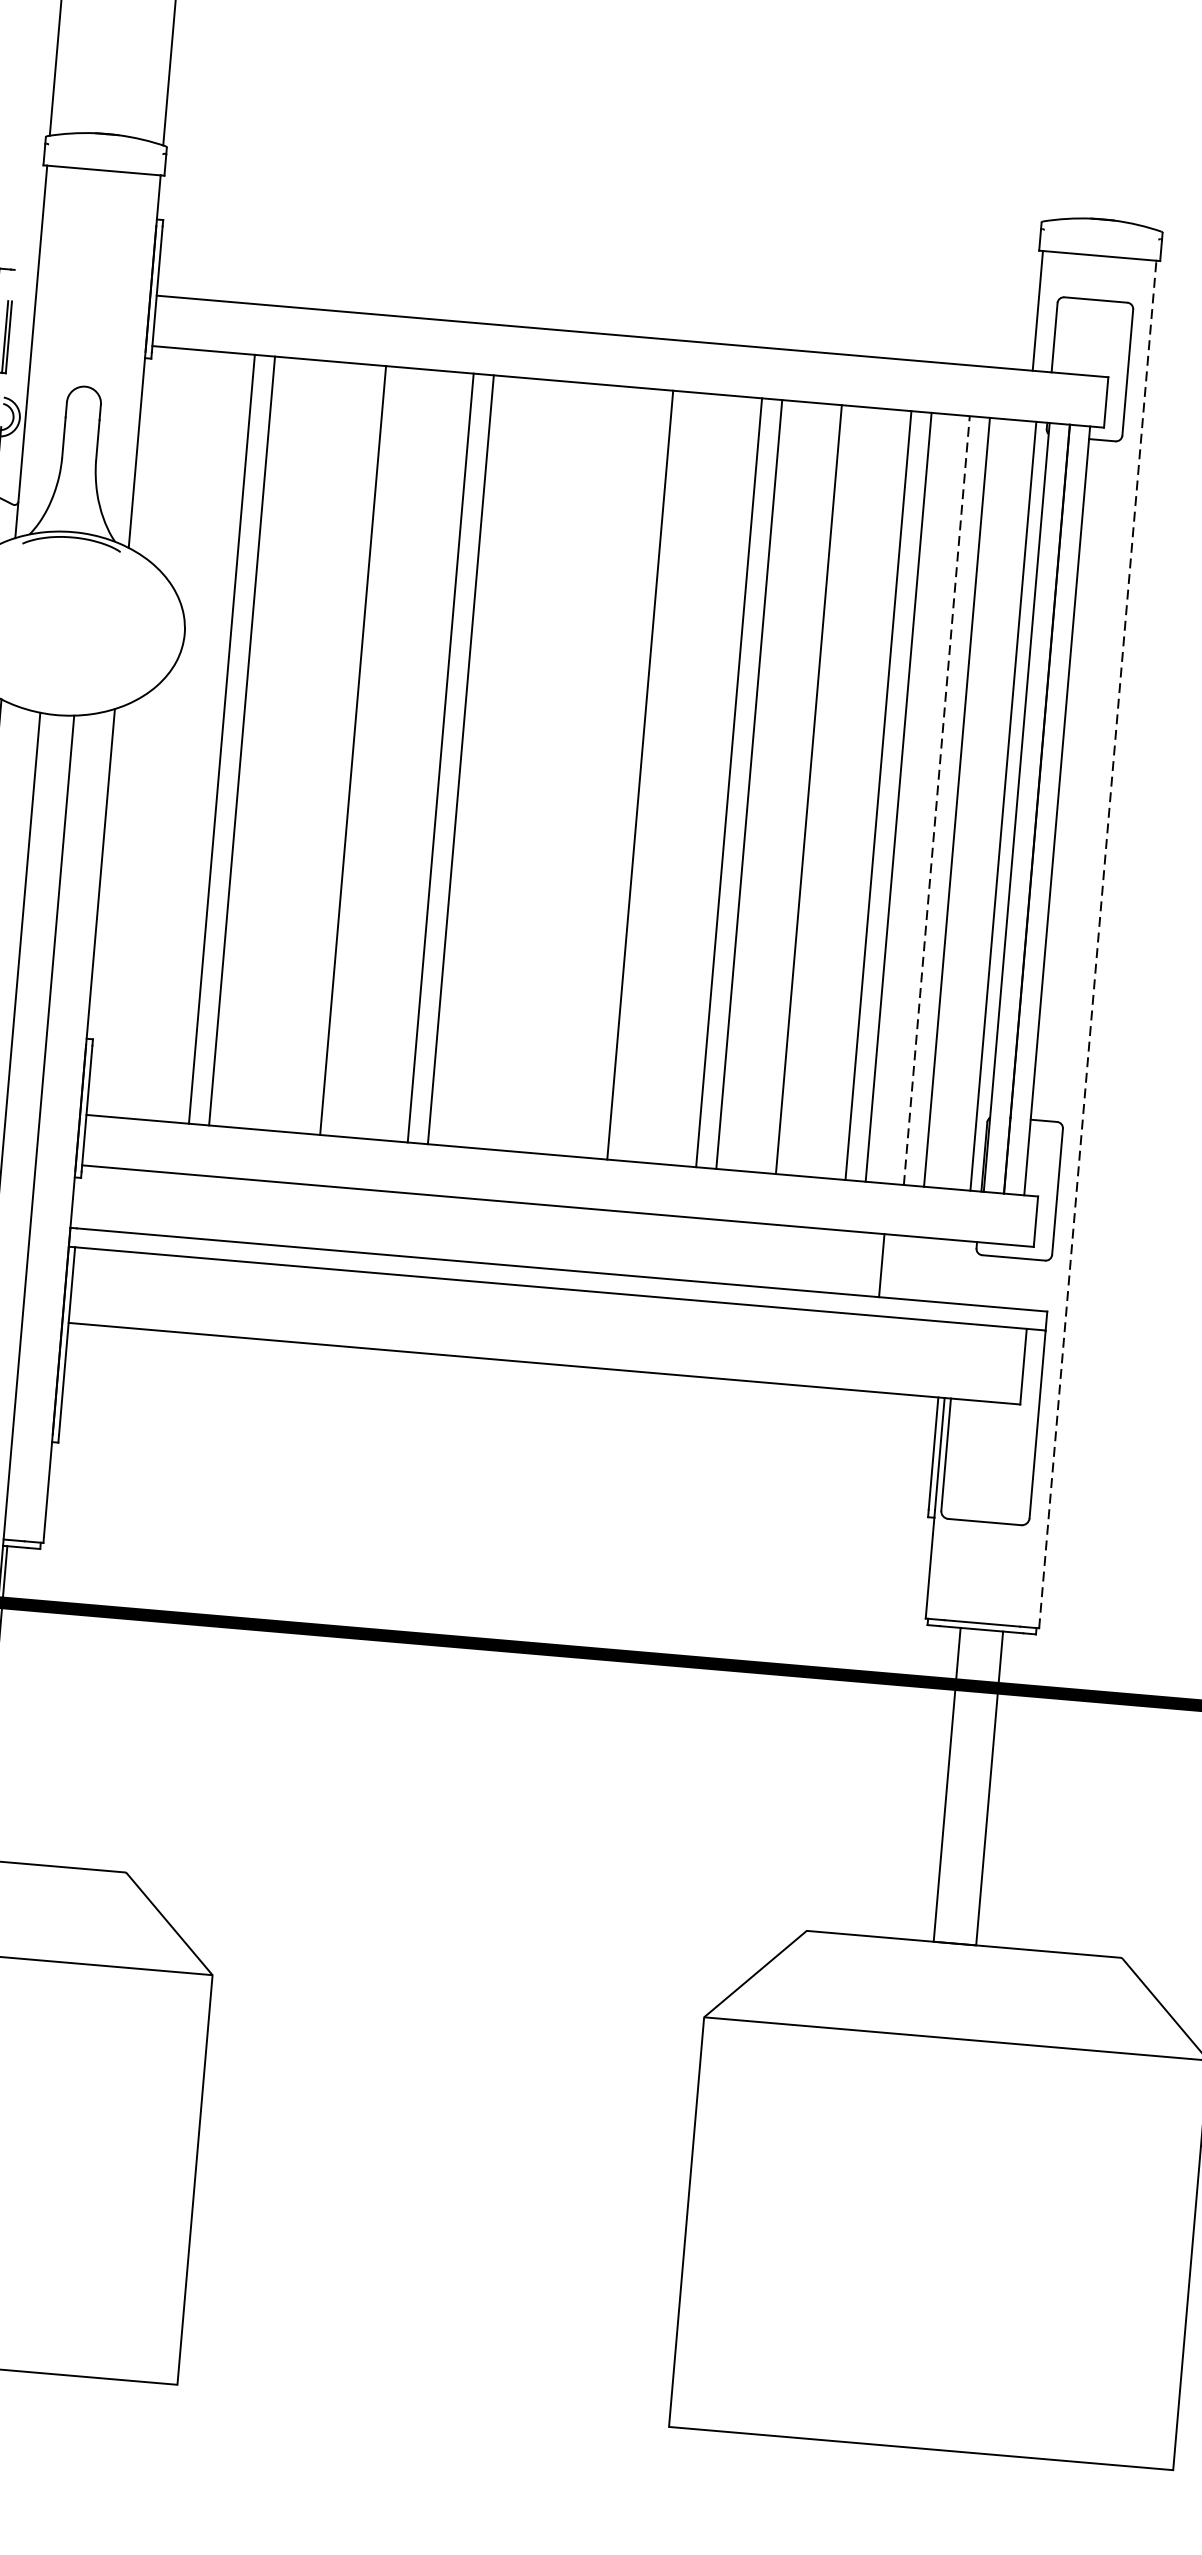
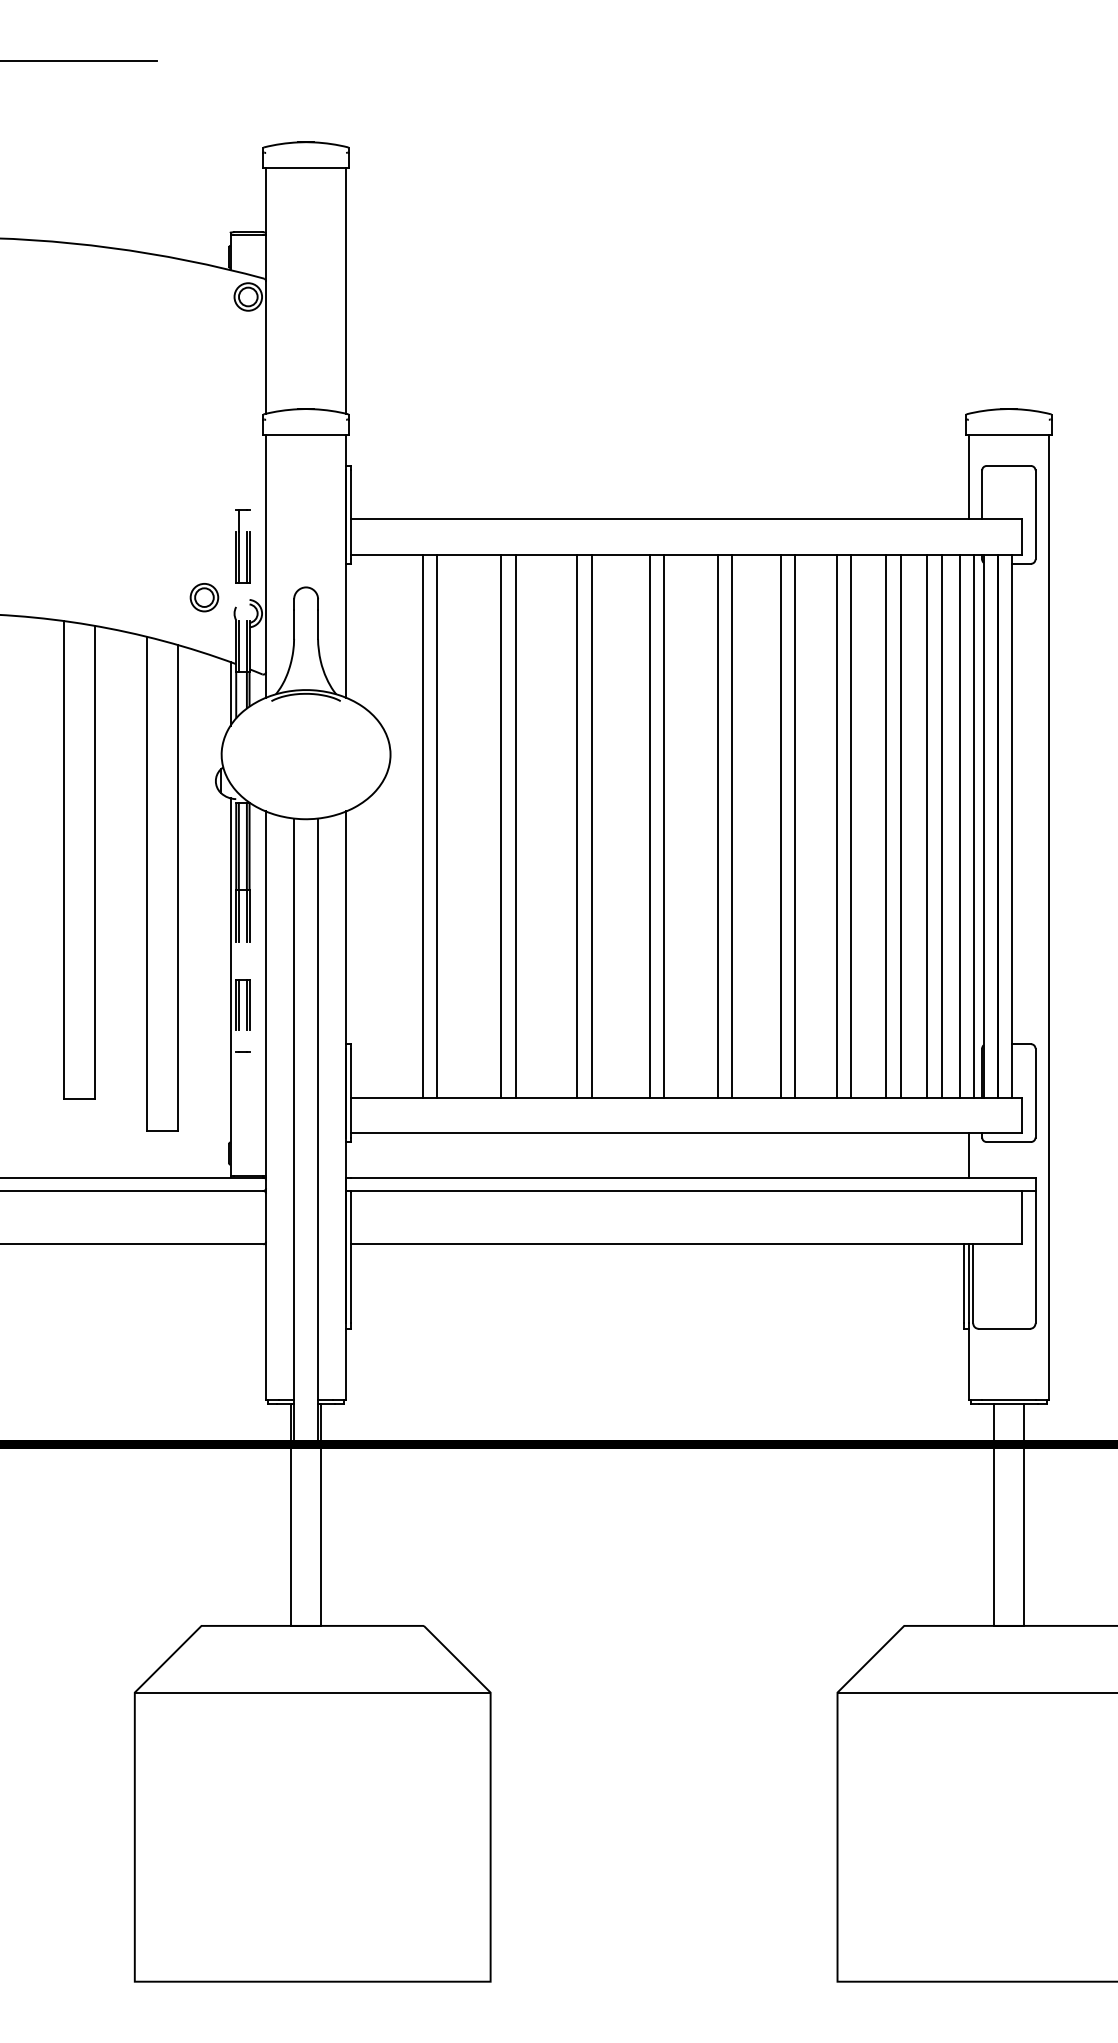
line: (333, 747) -> (501, 825), added
line: (543, 765) -> (649, 825), added
line: (564, 767) -> (664, 825), added
line: (660, 775) -> (732, 825), added
line: (829, 790) -> (851, 825), added
line: (936, 799) -> (927, 825), dashed -> solid
line: (983, 803) -> (960, 825), added
line: (1097, 944) -> (1048, 917), dashed -> solid
line: (881, 1265) -> (968, 1155), moved

